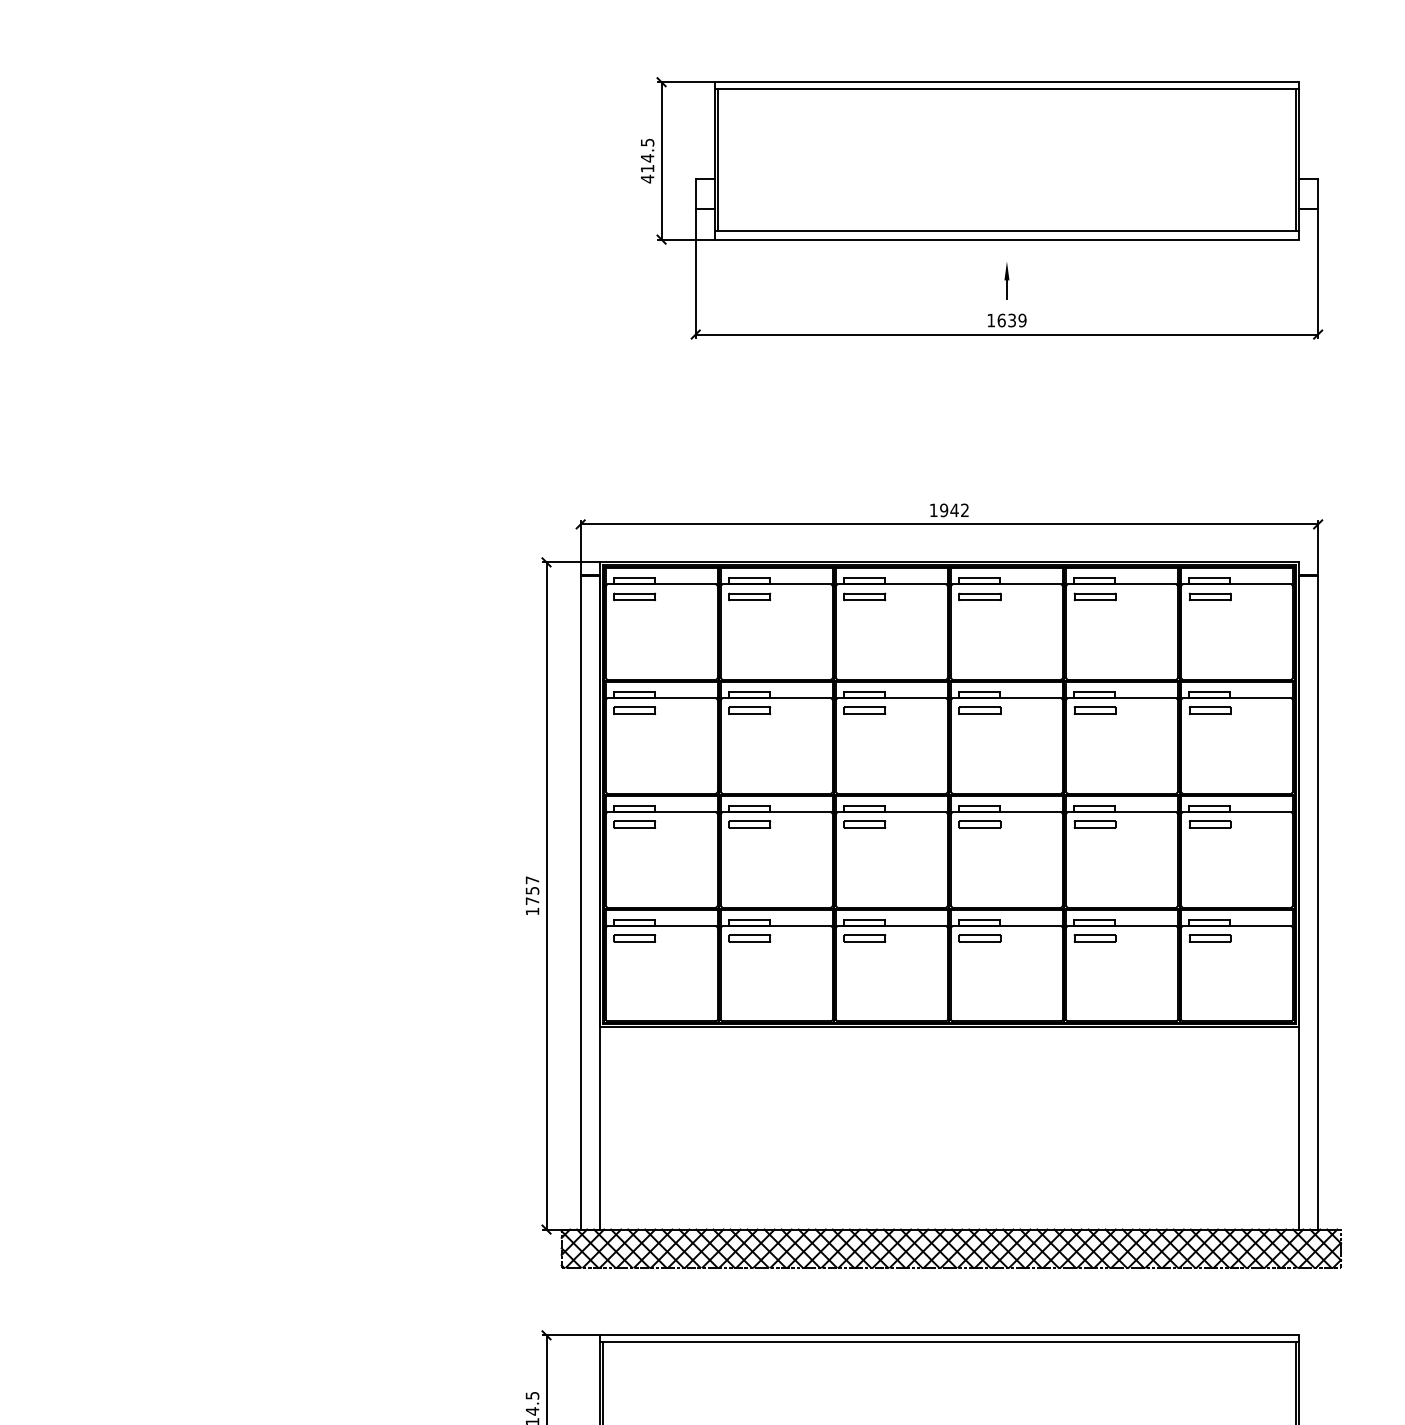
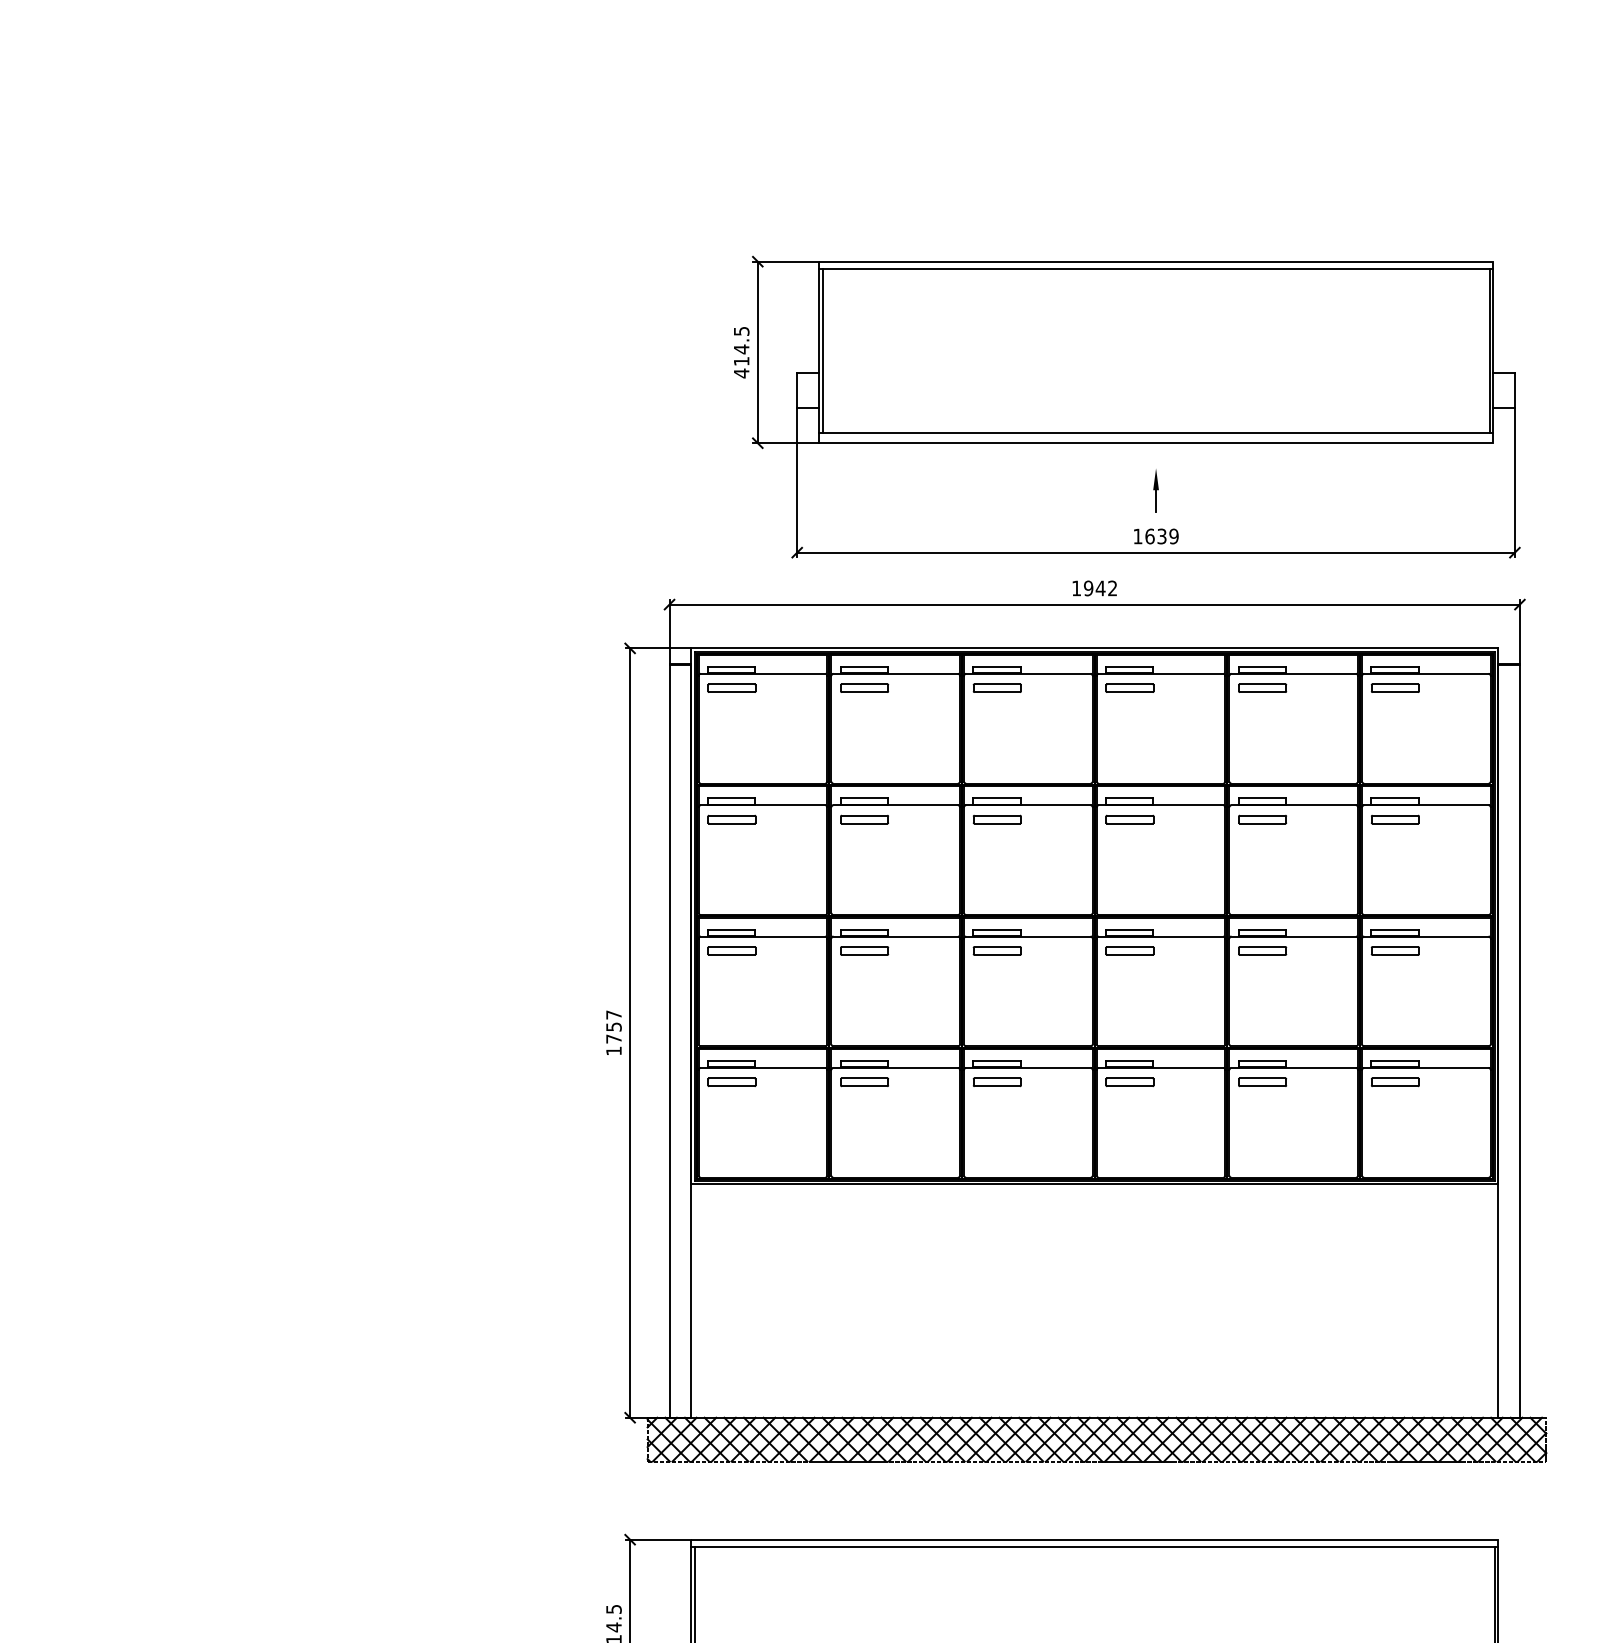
part: (982, 208) -> (1127, 407), moved

